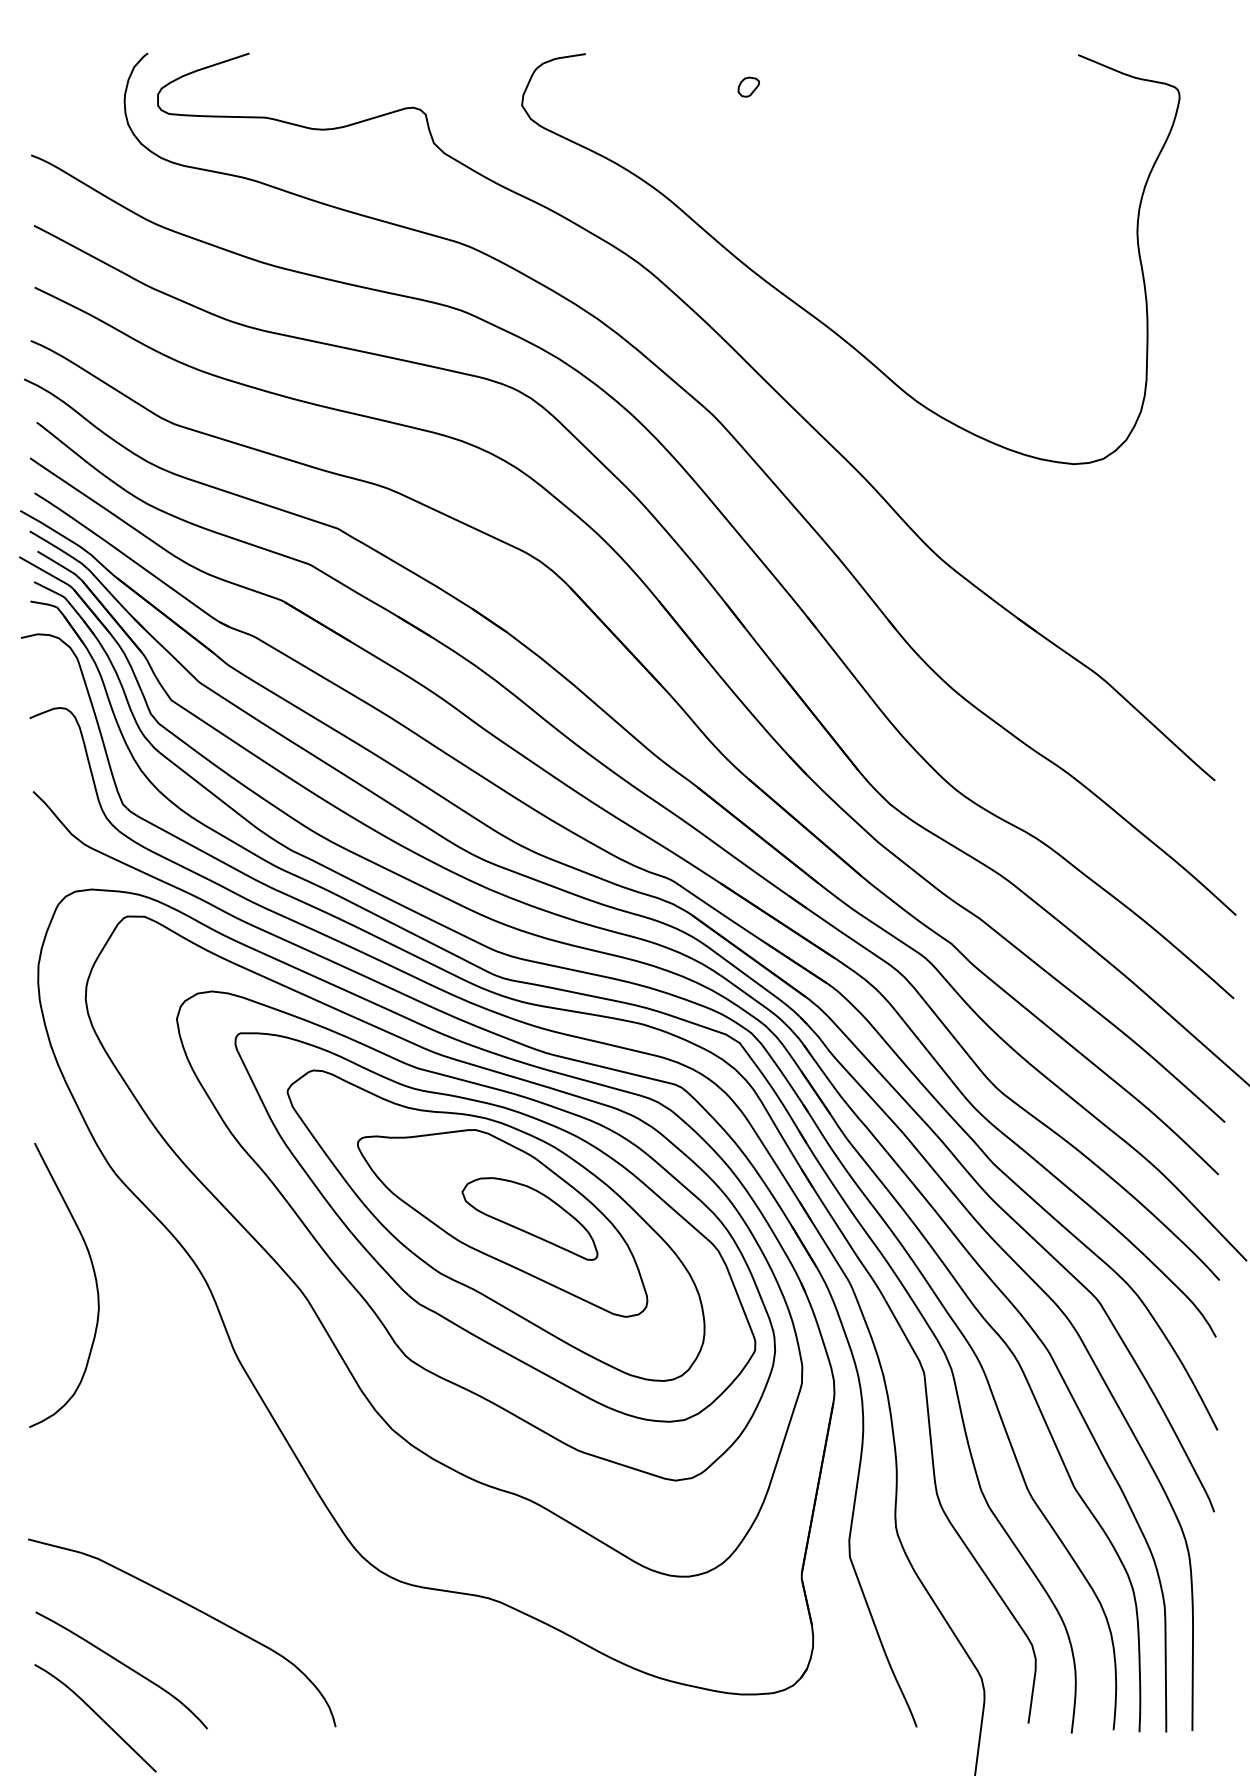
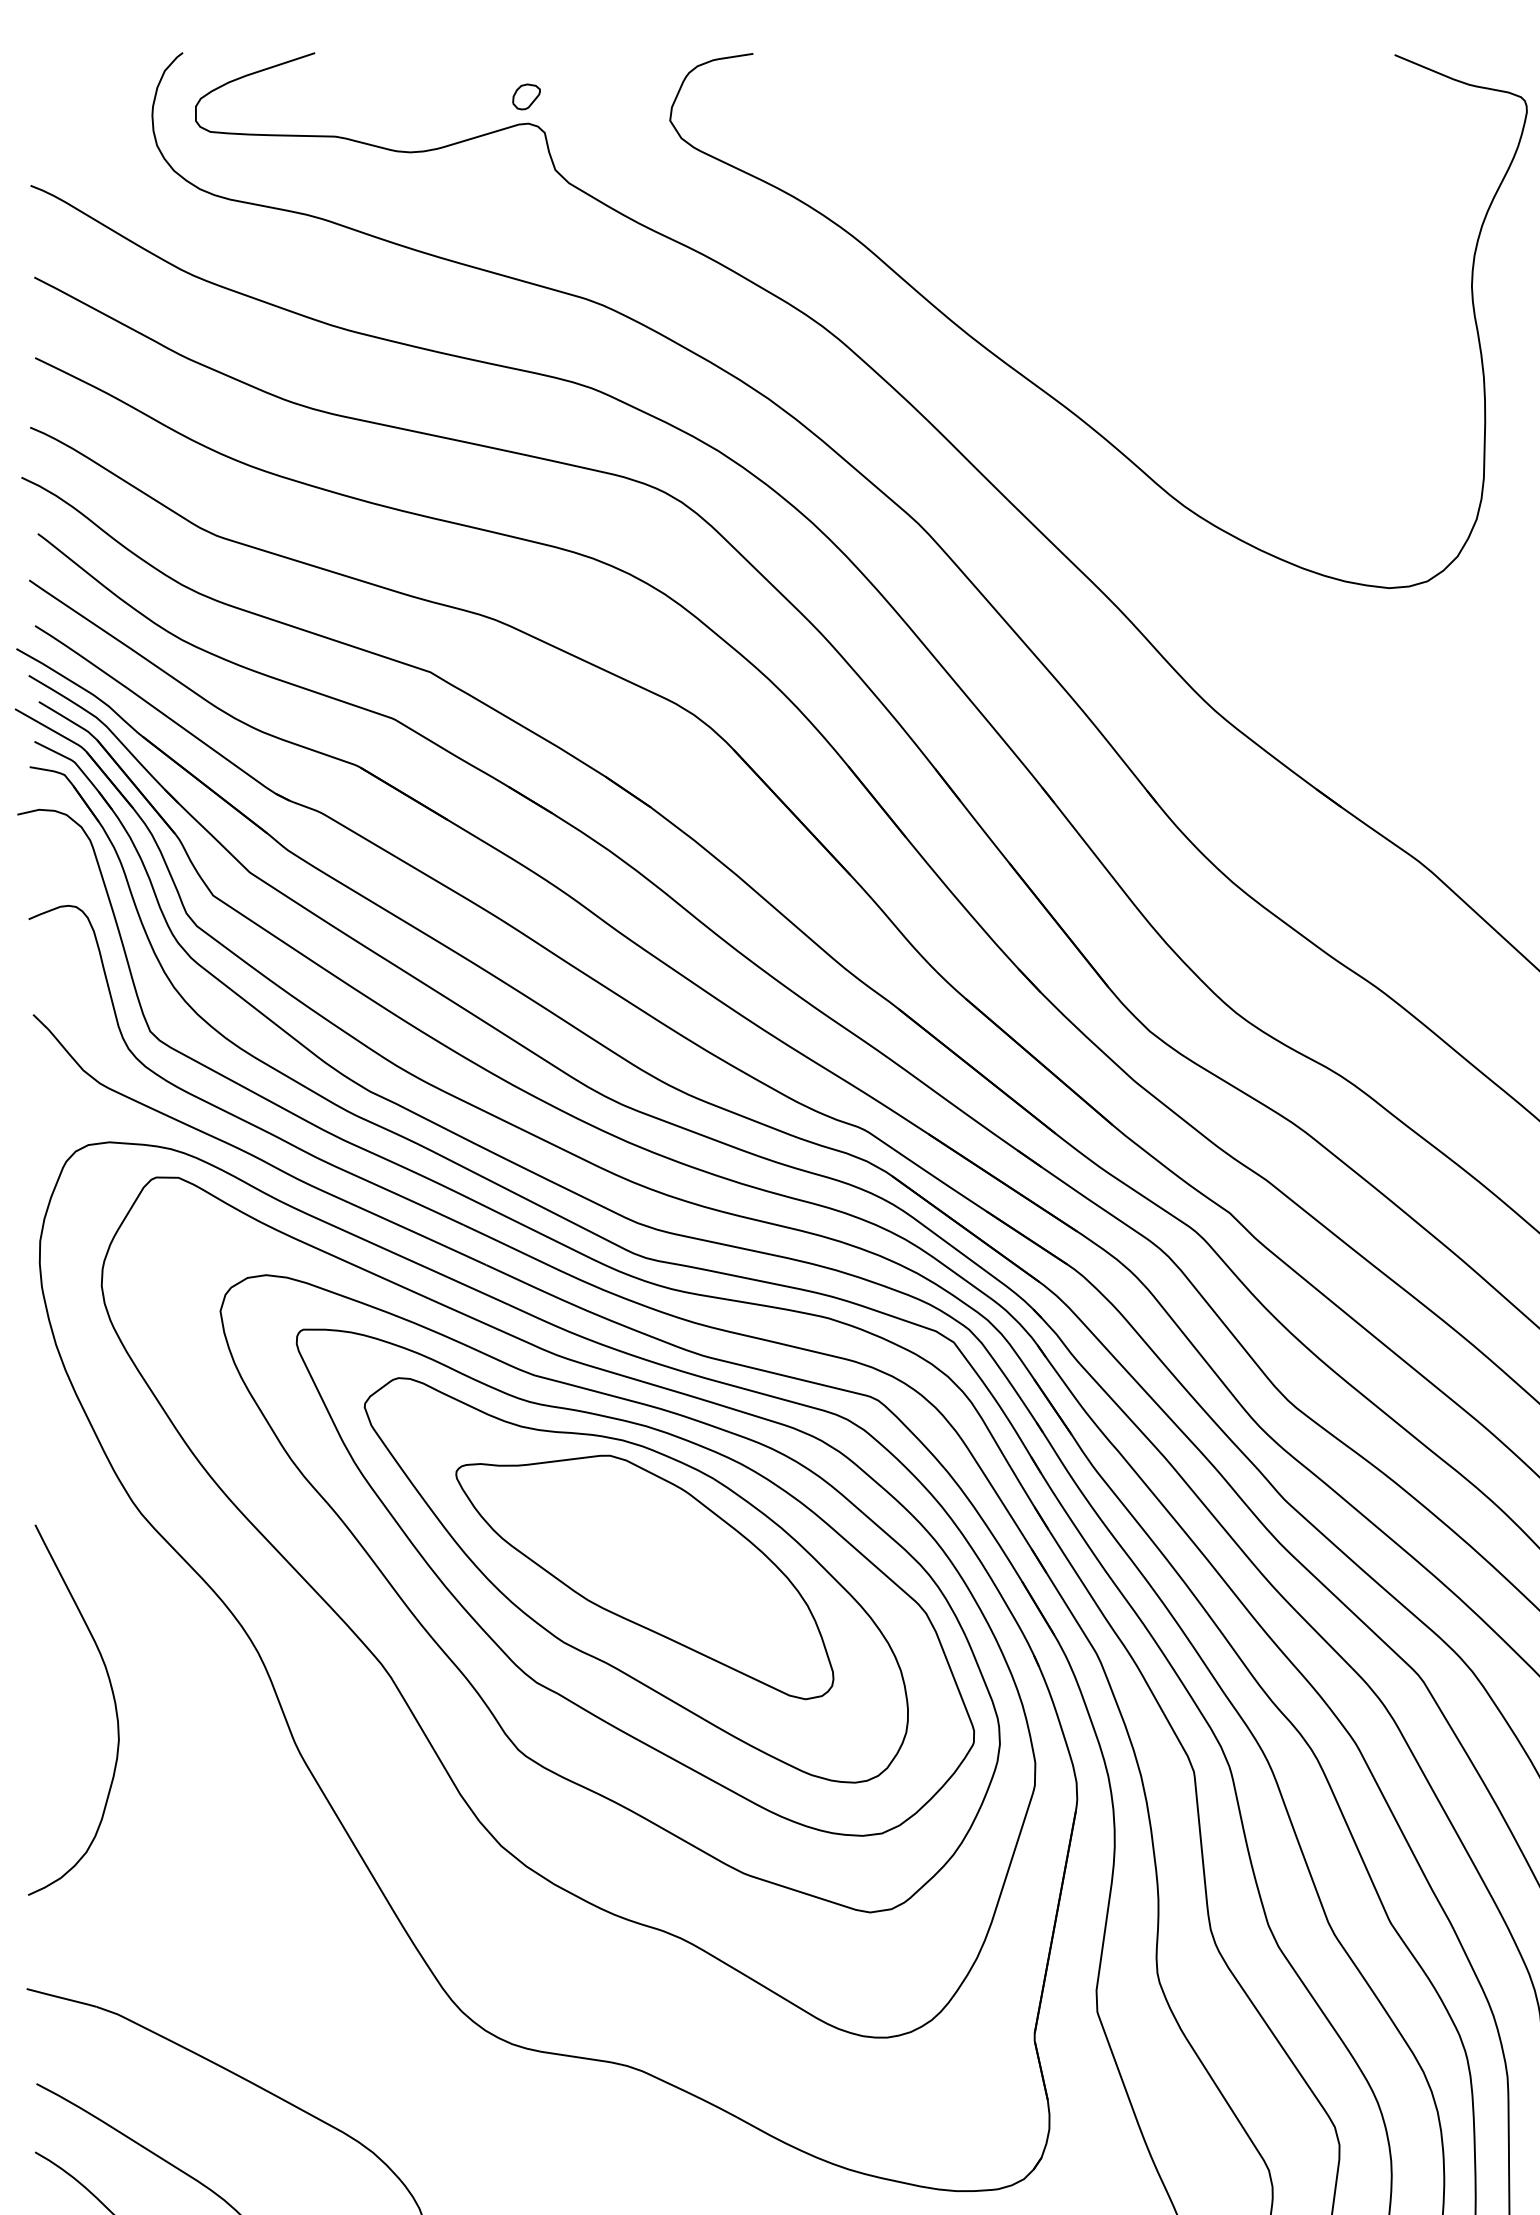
part: (748, 86) -> (526, 96), moved
part: (529, 1218) -> (679, 1570), removed
curve: (94, 1278) -> (113, 1701), moved

